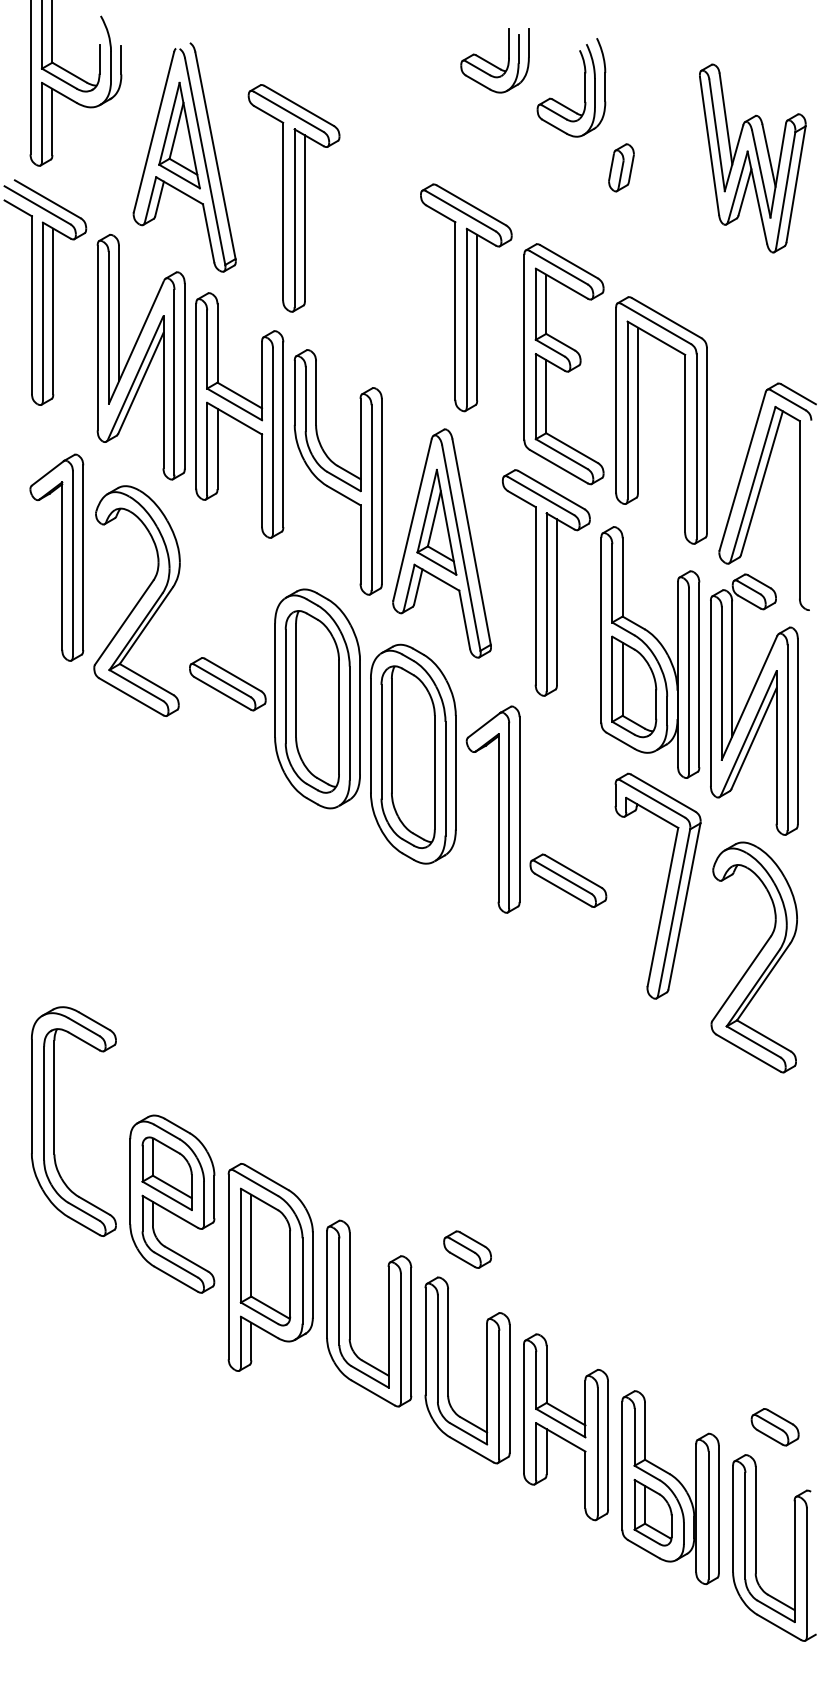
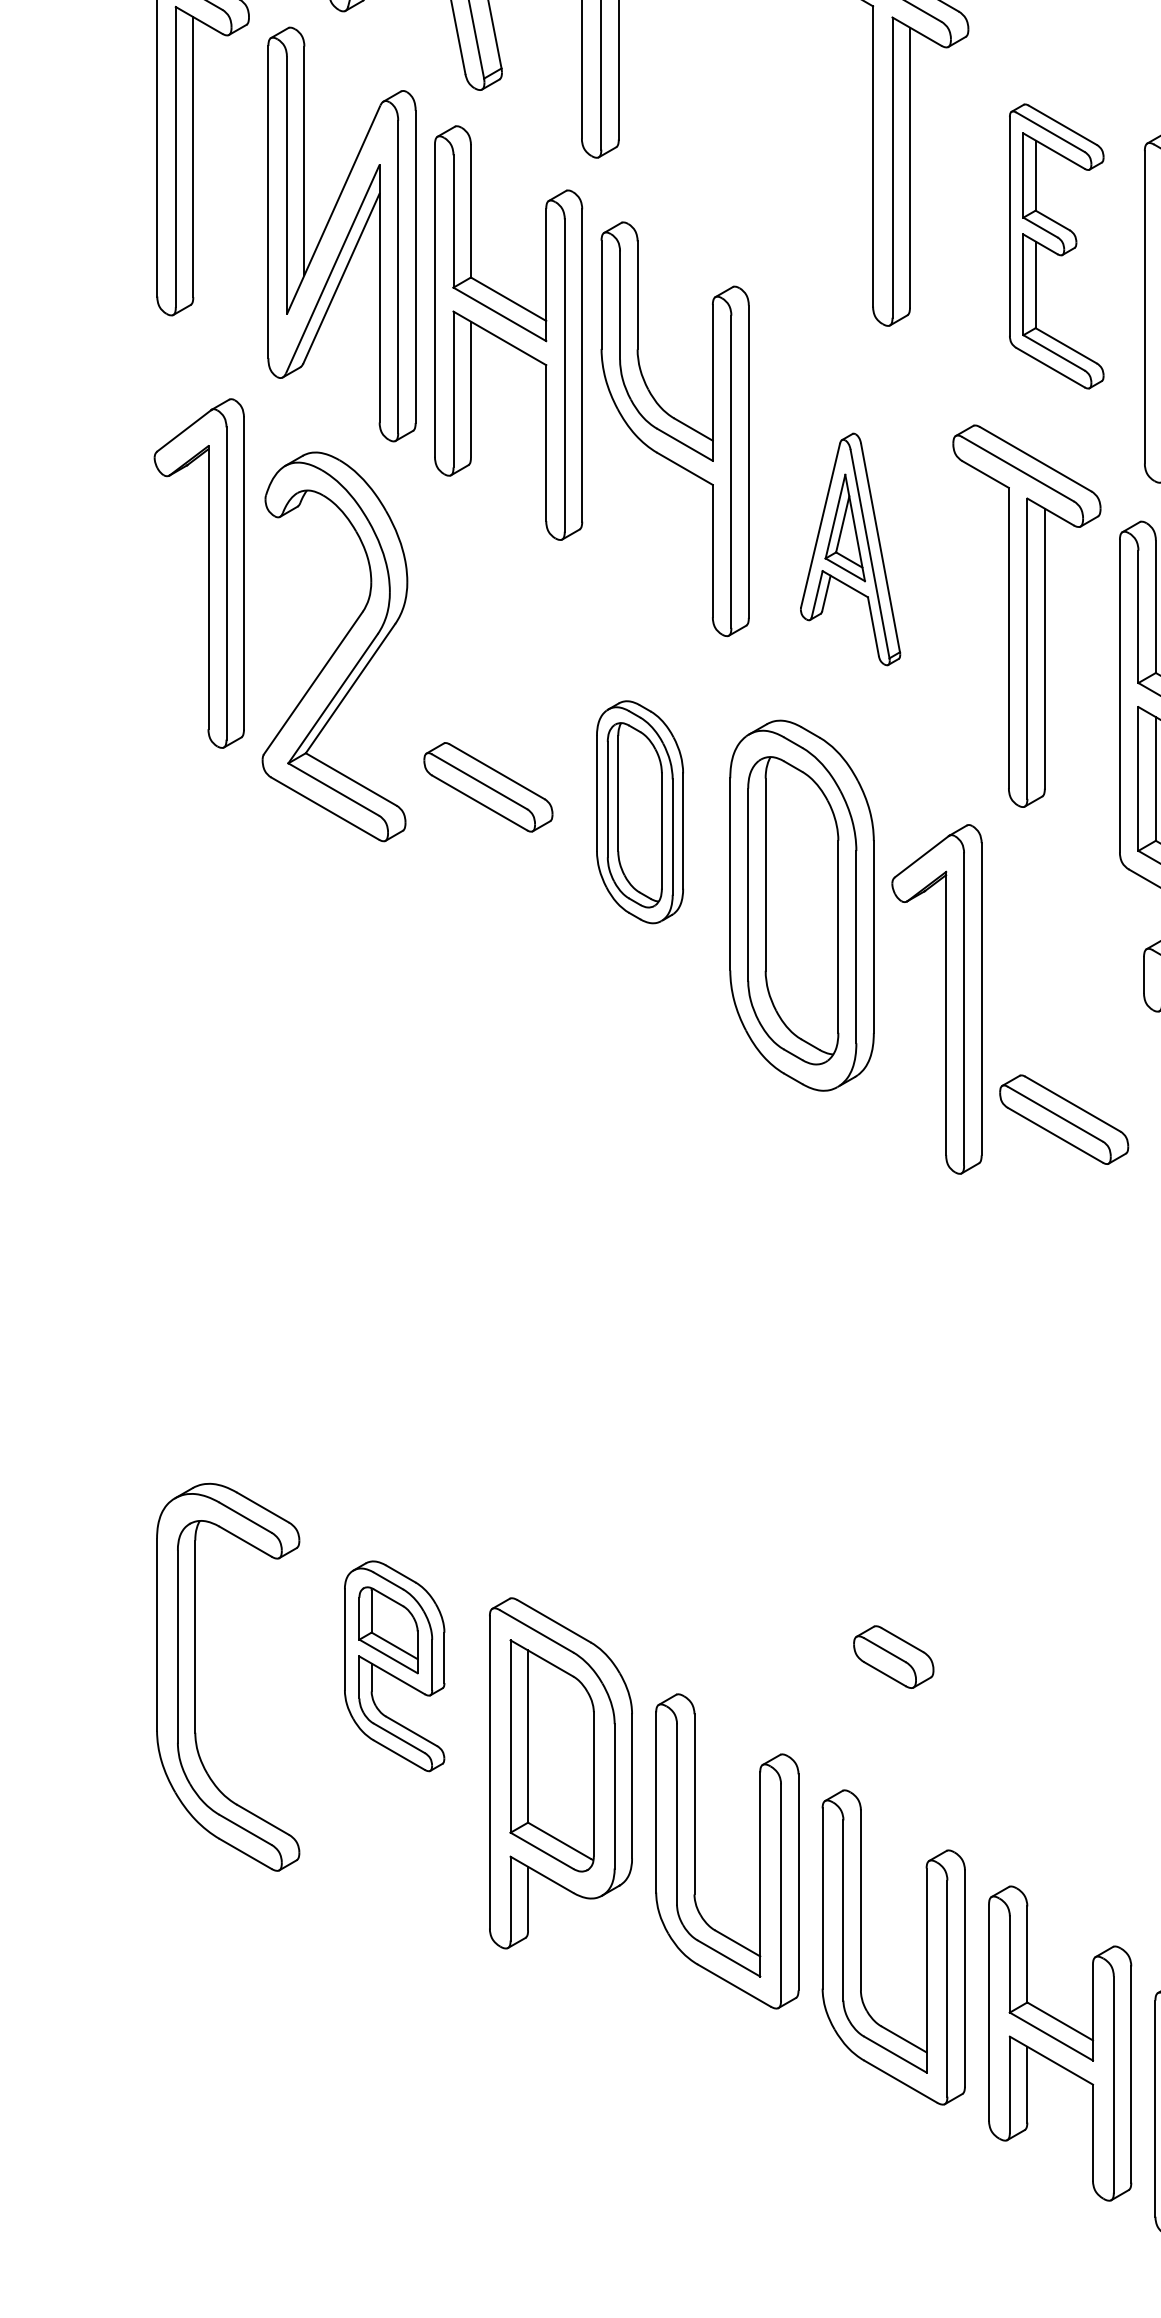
part: (563, 364) -> (1055, 246), size x0.7
part: (441, 543) -> (849, 549), size x0.6
part: (317, 698) -> (639, 811), size x0.6
part: (54, 1121) -> (195, 1677), moved
part: (172, 1203) -> (394, 1665), size x0.7
part: (467, 1249) -> (893, 1656), moved

